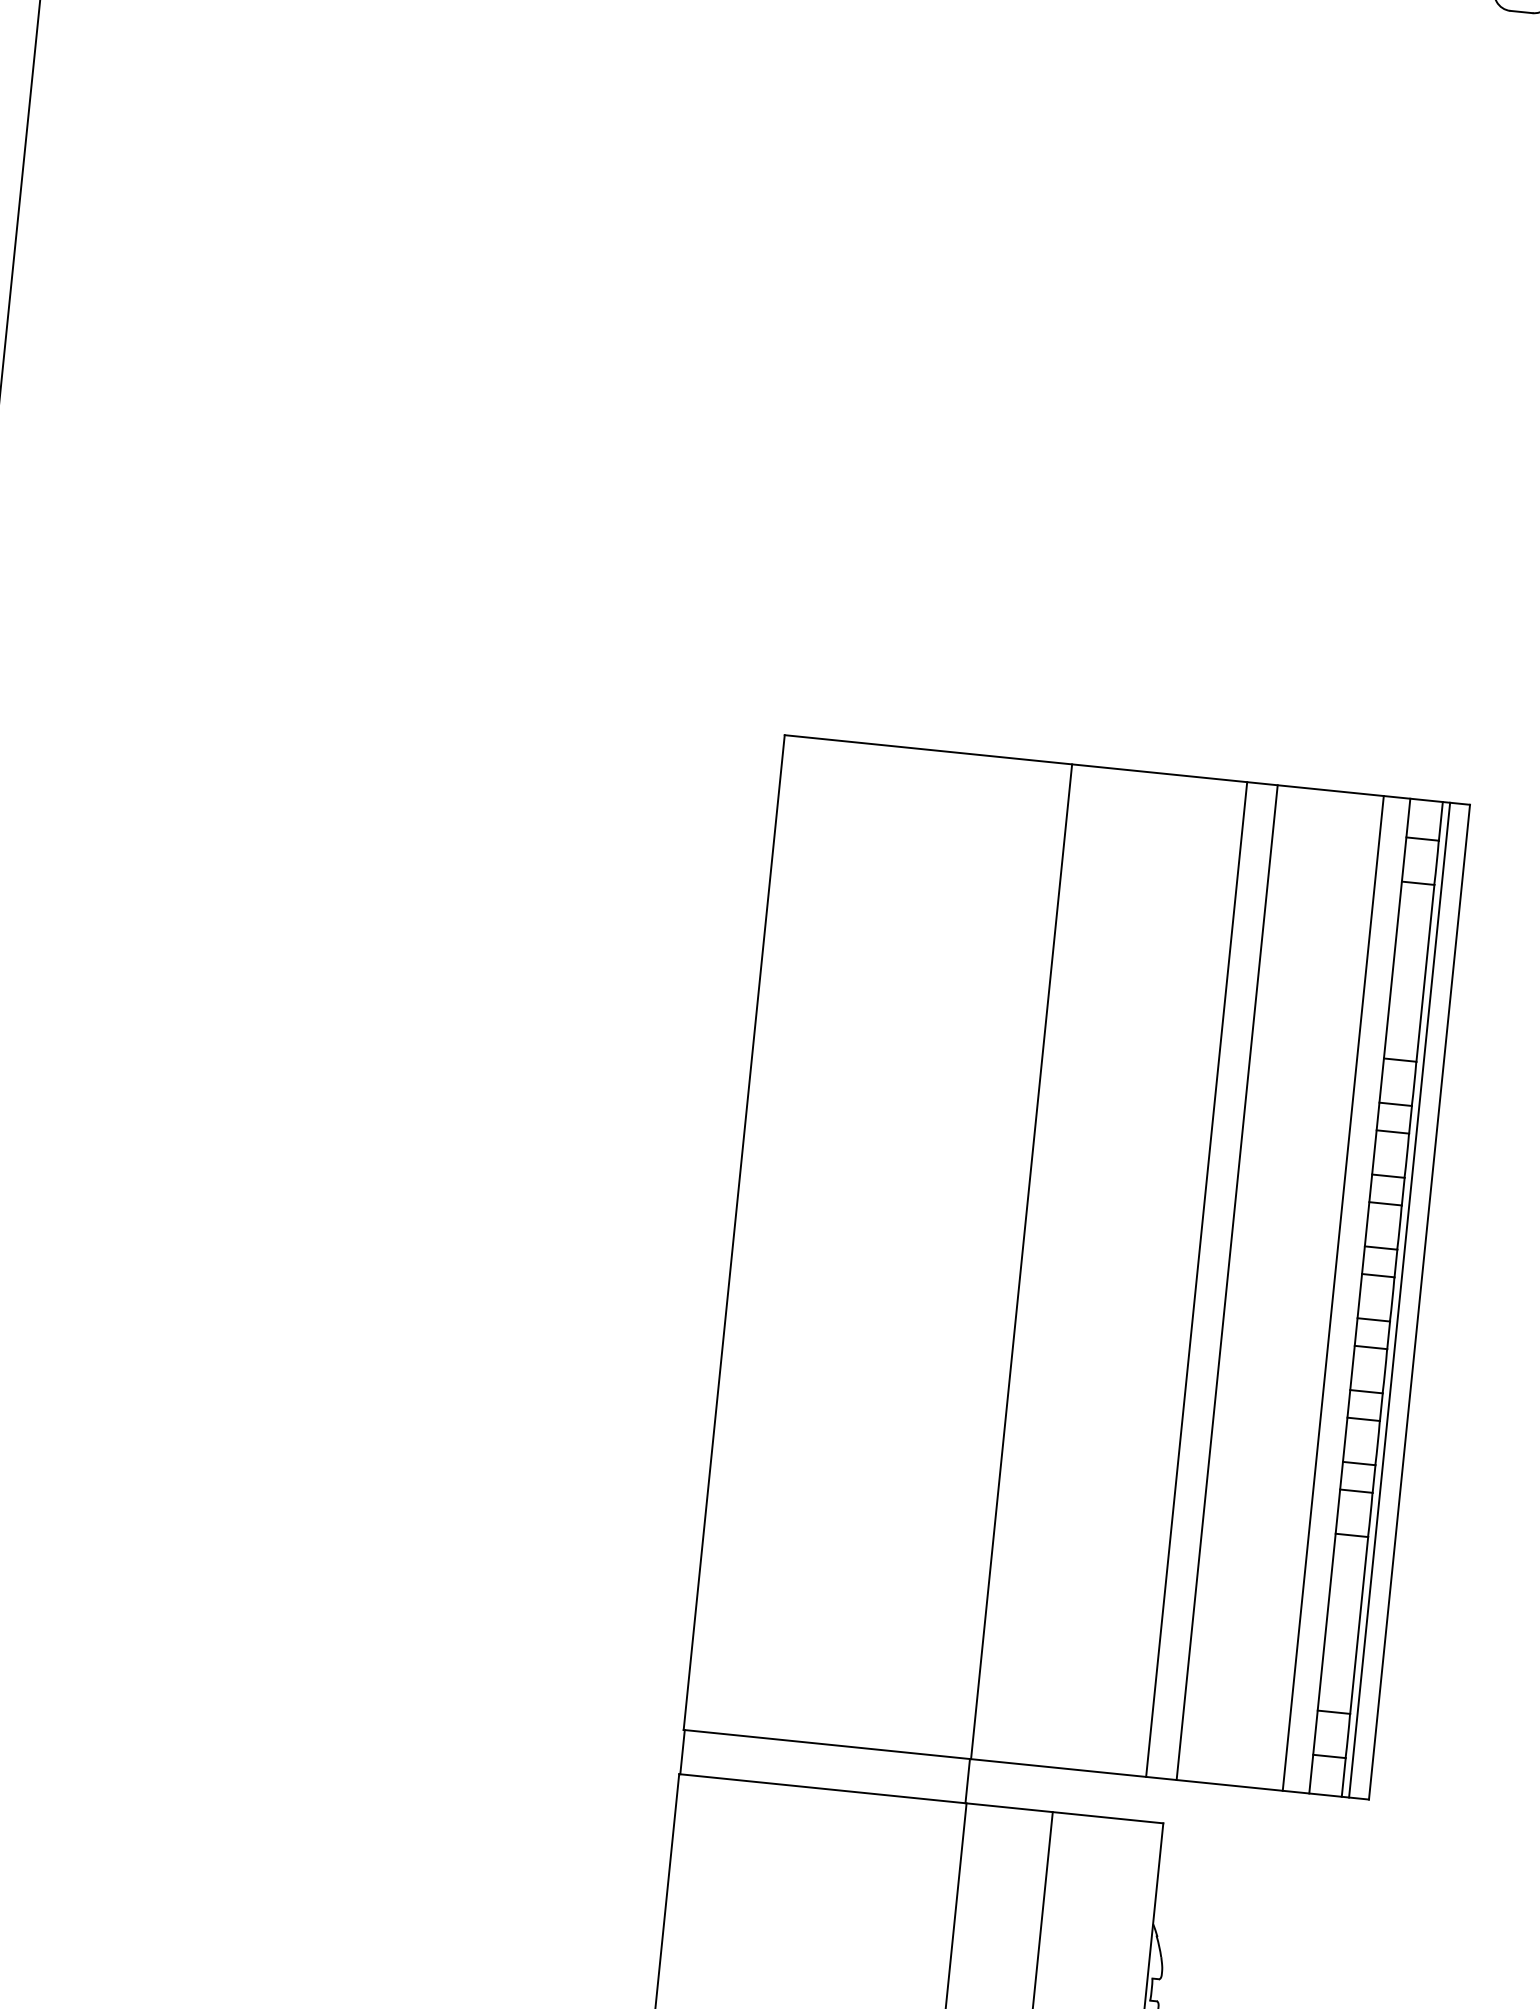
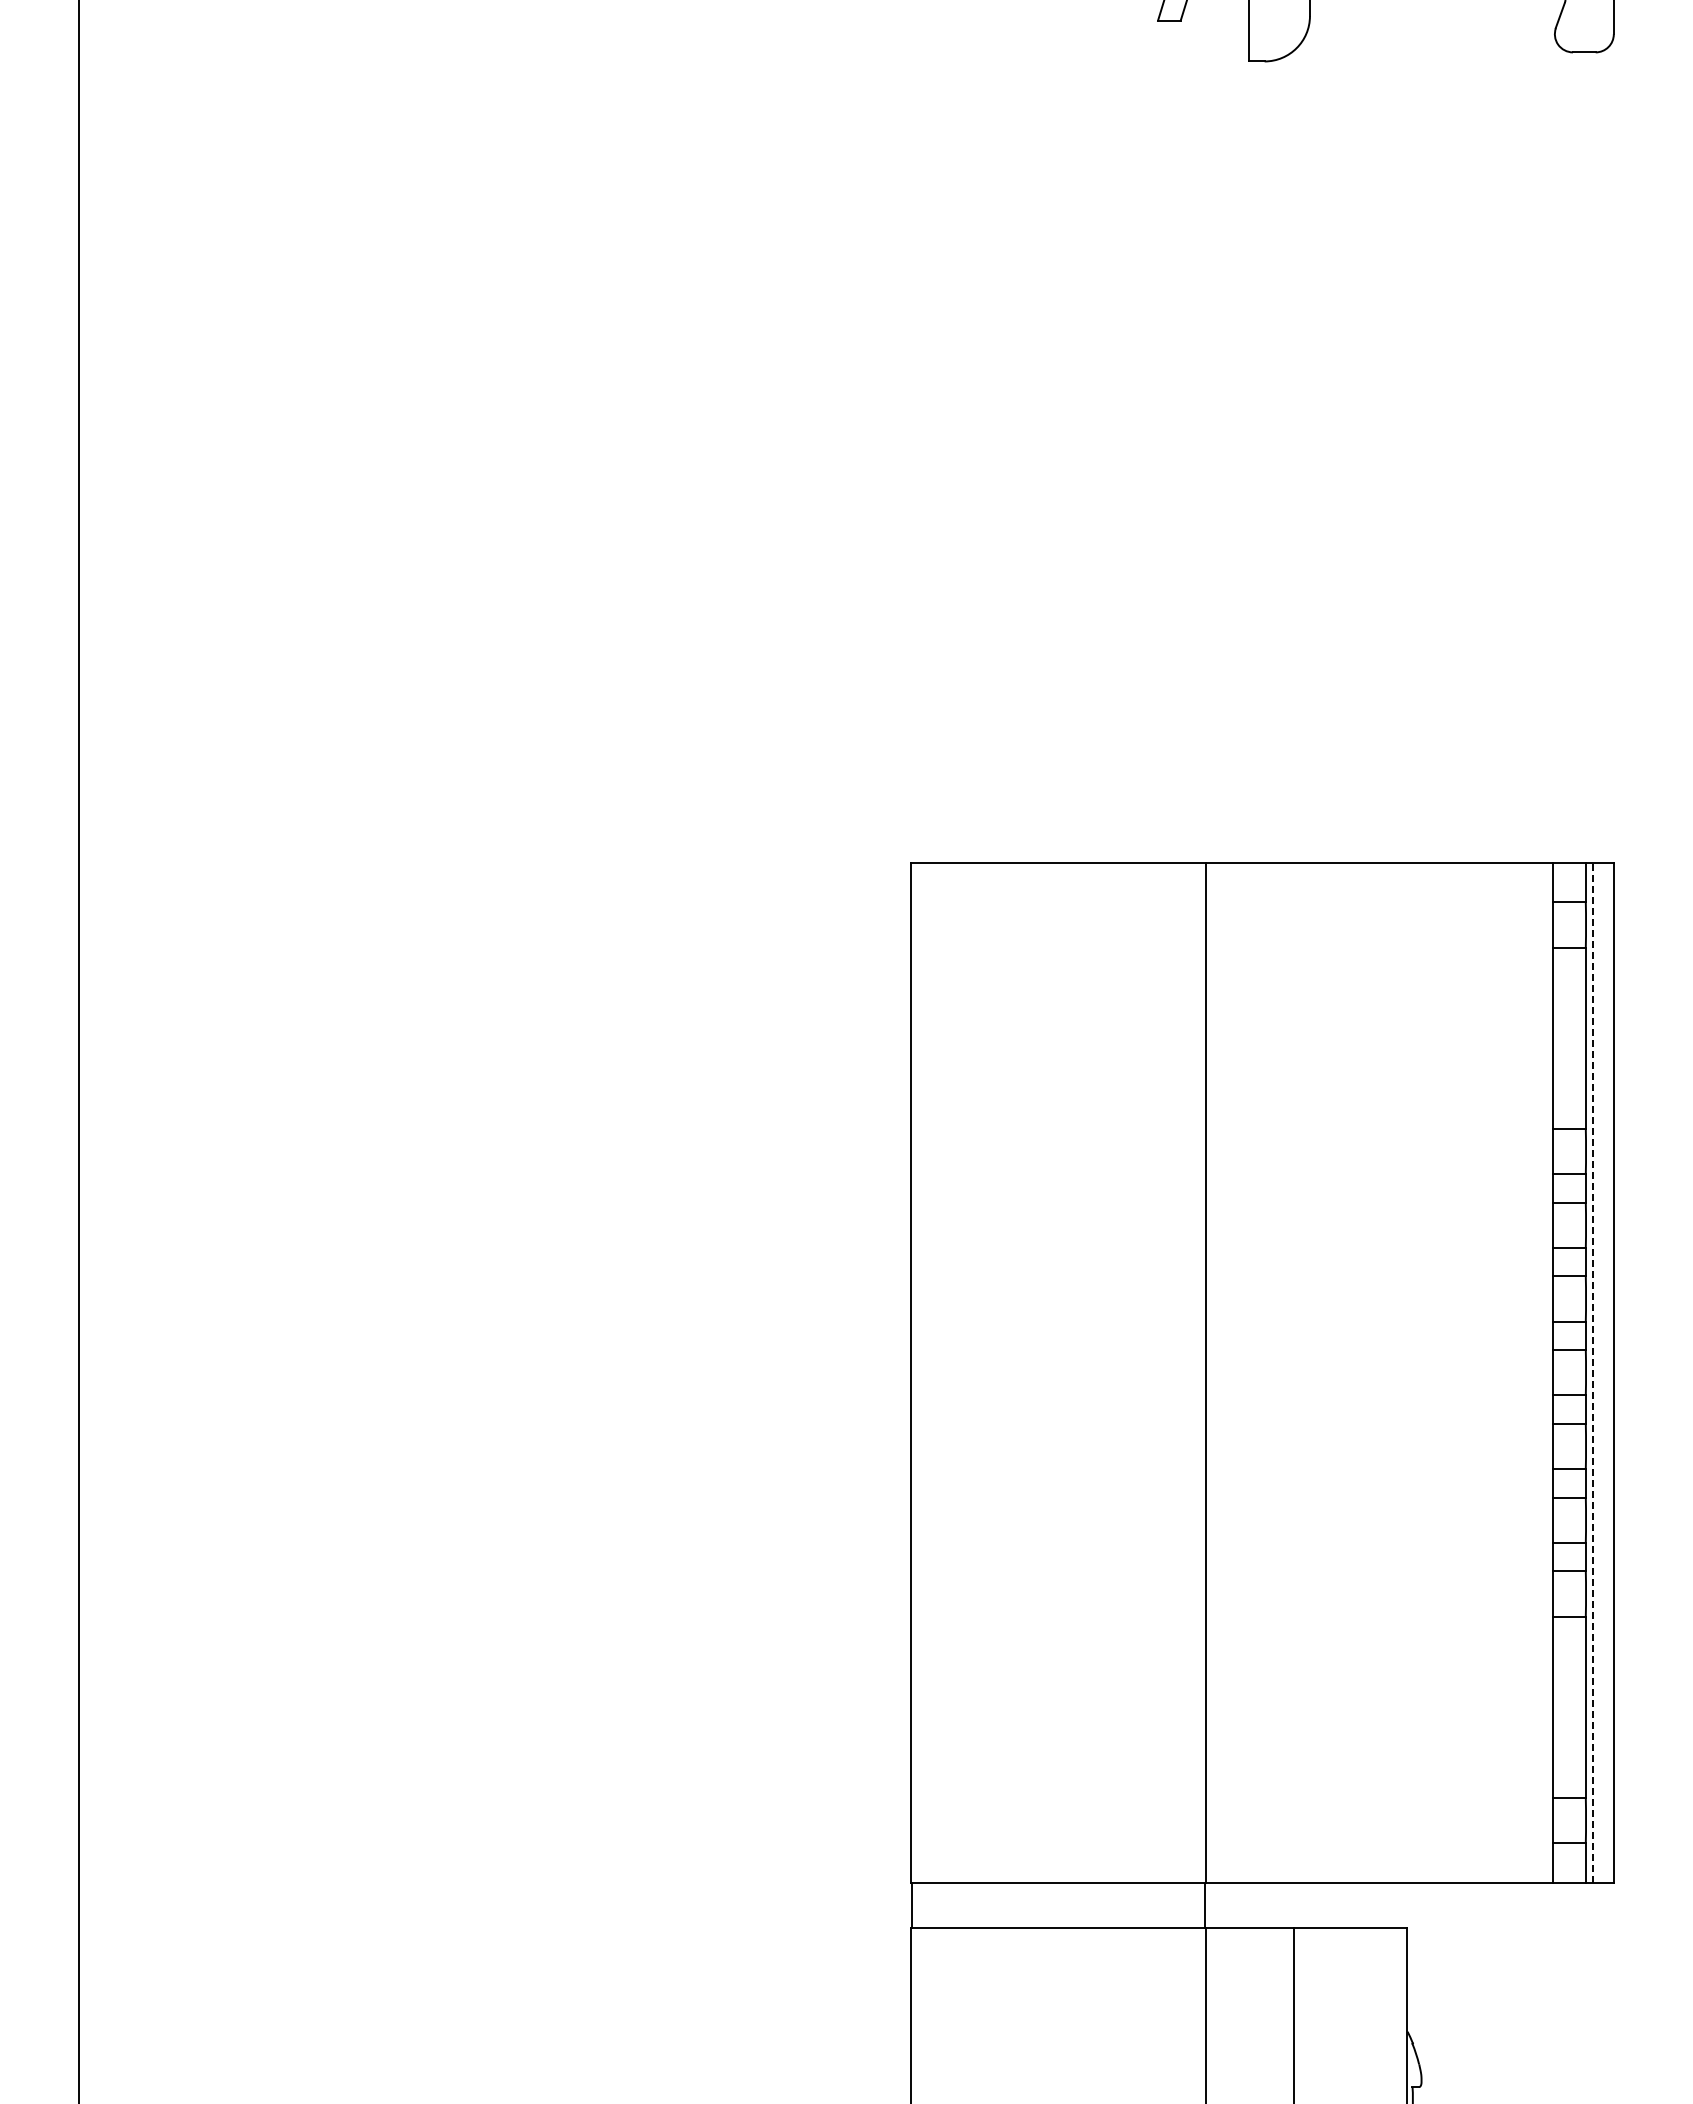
line: (1196, 1279) -> (1385, 1372), removed
line: (1227, 1282) -> (1416, 1372), removed
line: (1333, 1293) -> (1525, 1372), removed
line: (1399, 1299) -> (1593, 1372), solid -> dashed

